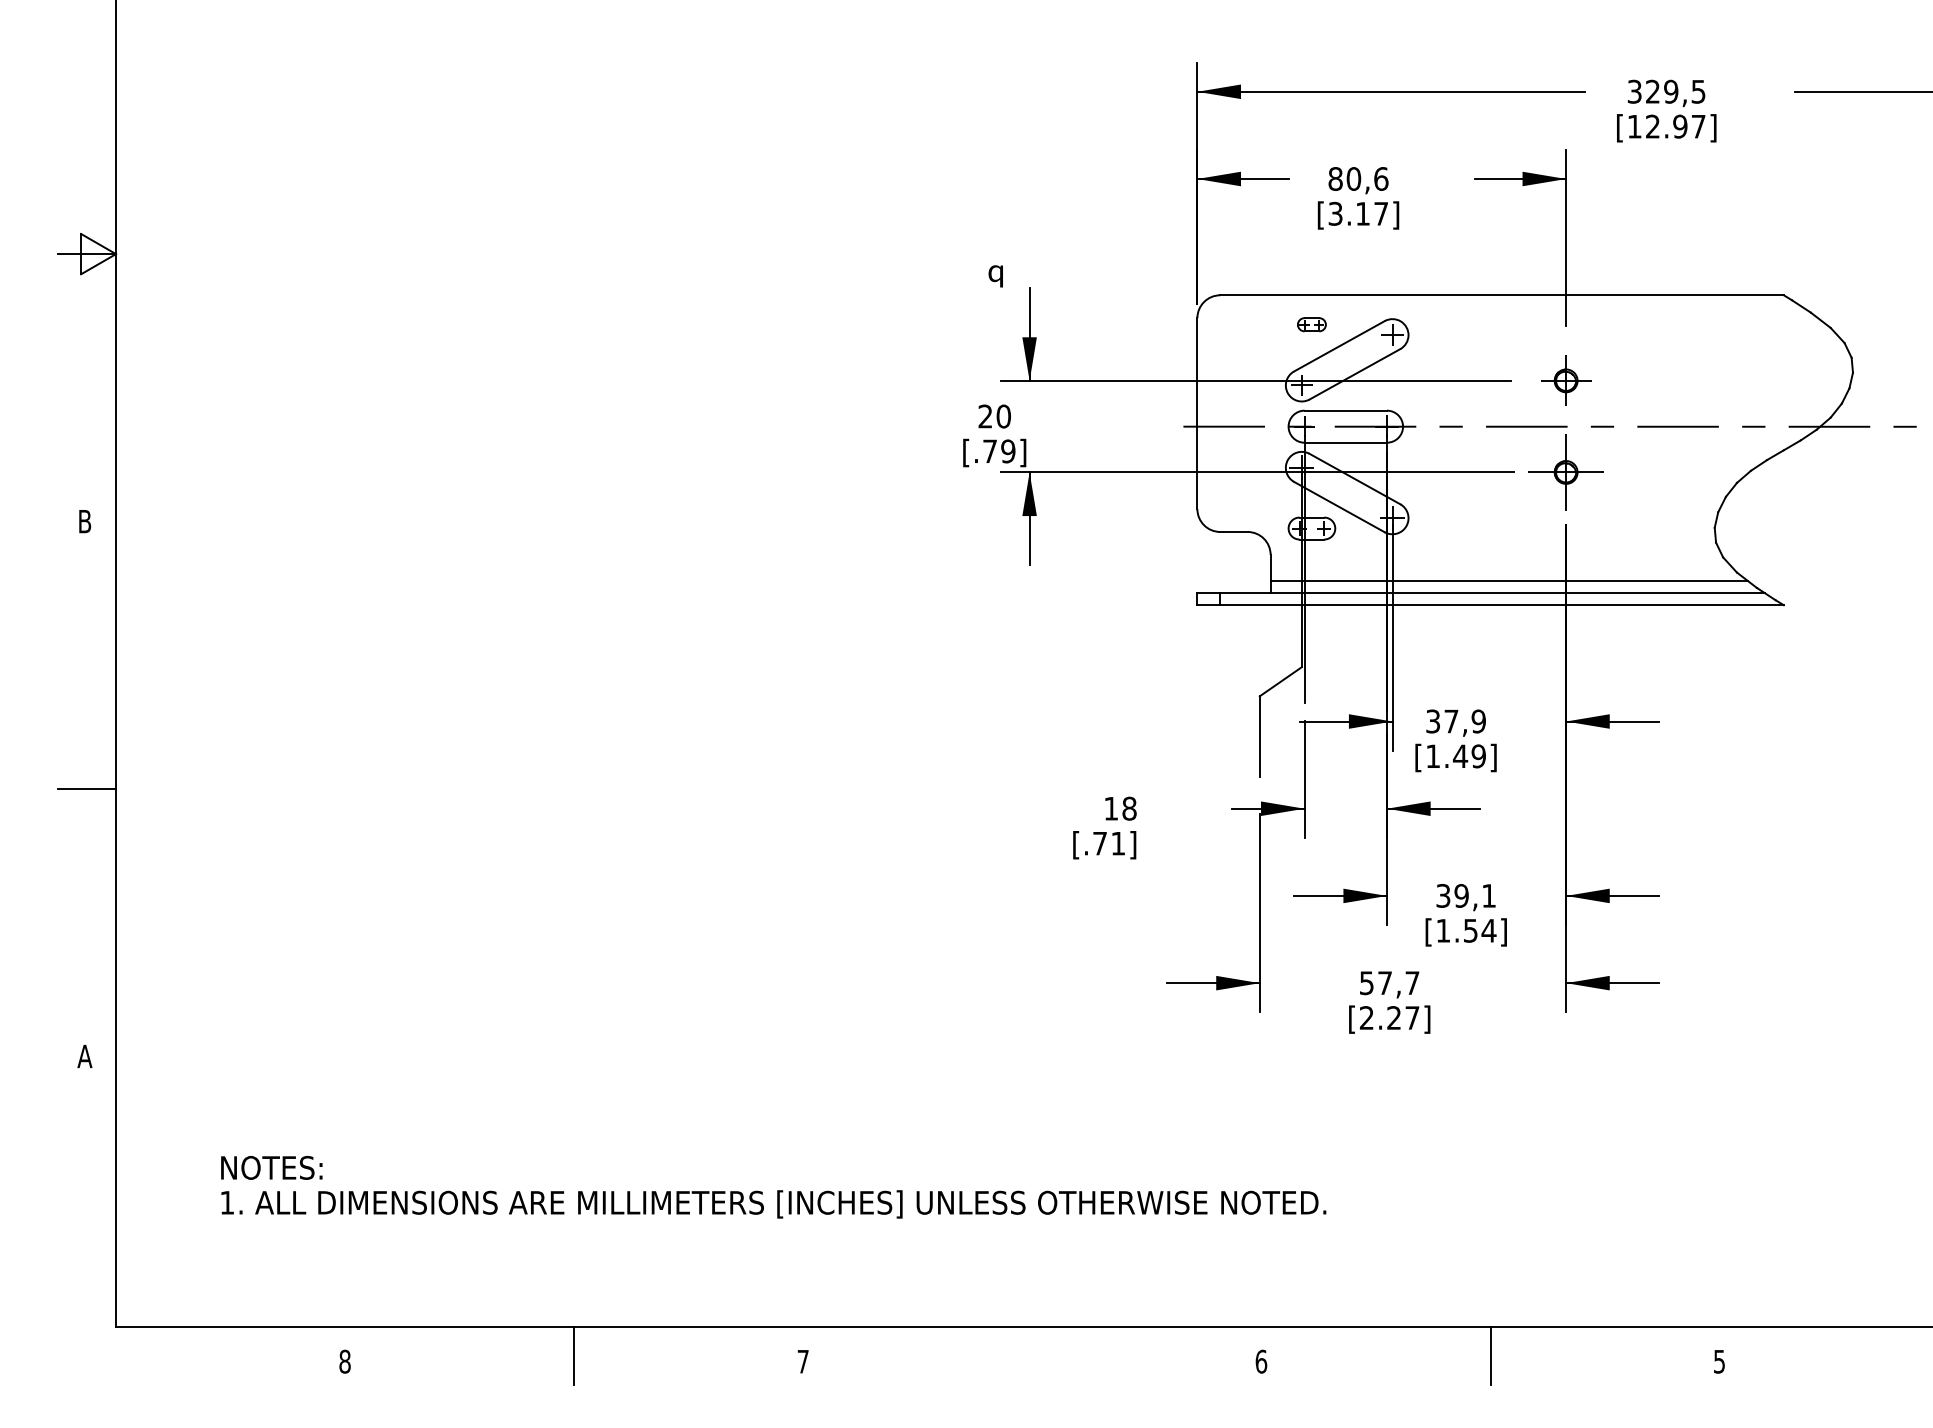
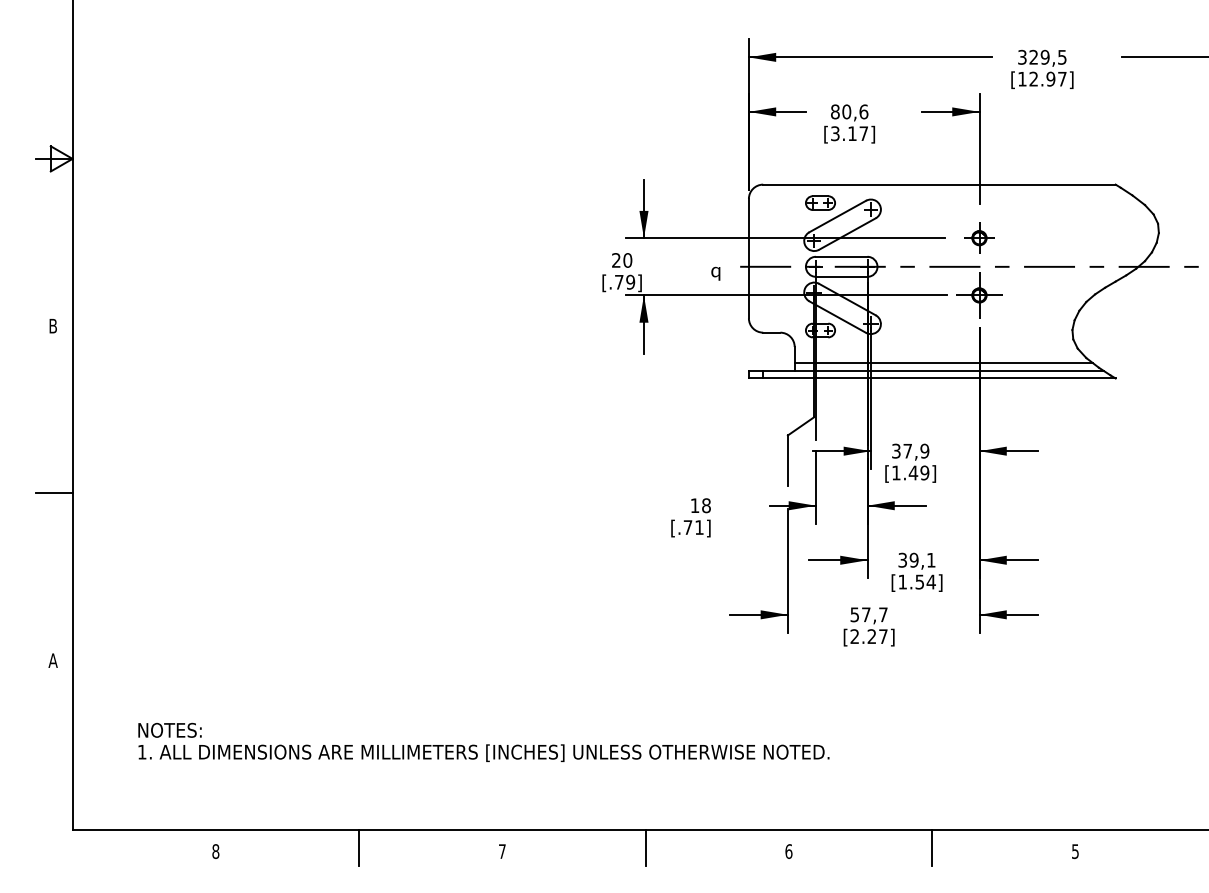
text: (995, 275) -> (715, 273), moved
part: (1311, 323) -> (820, 202), size x1.67
line: (1032, 1355) -> (645, 847), added

